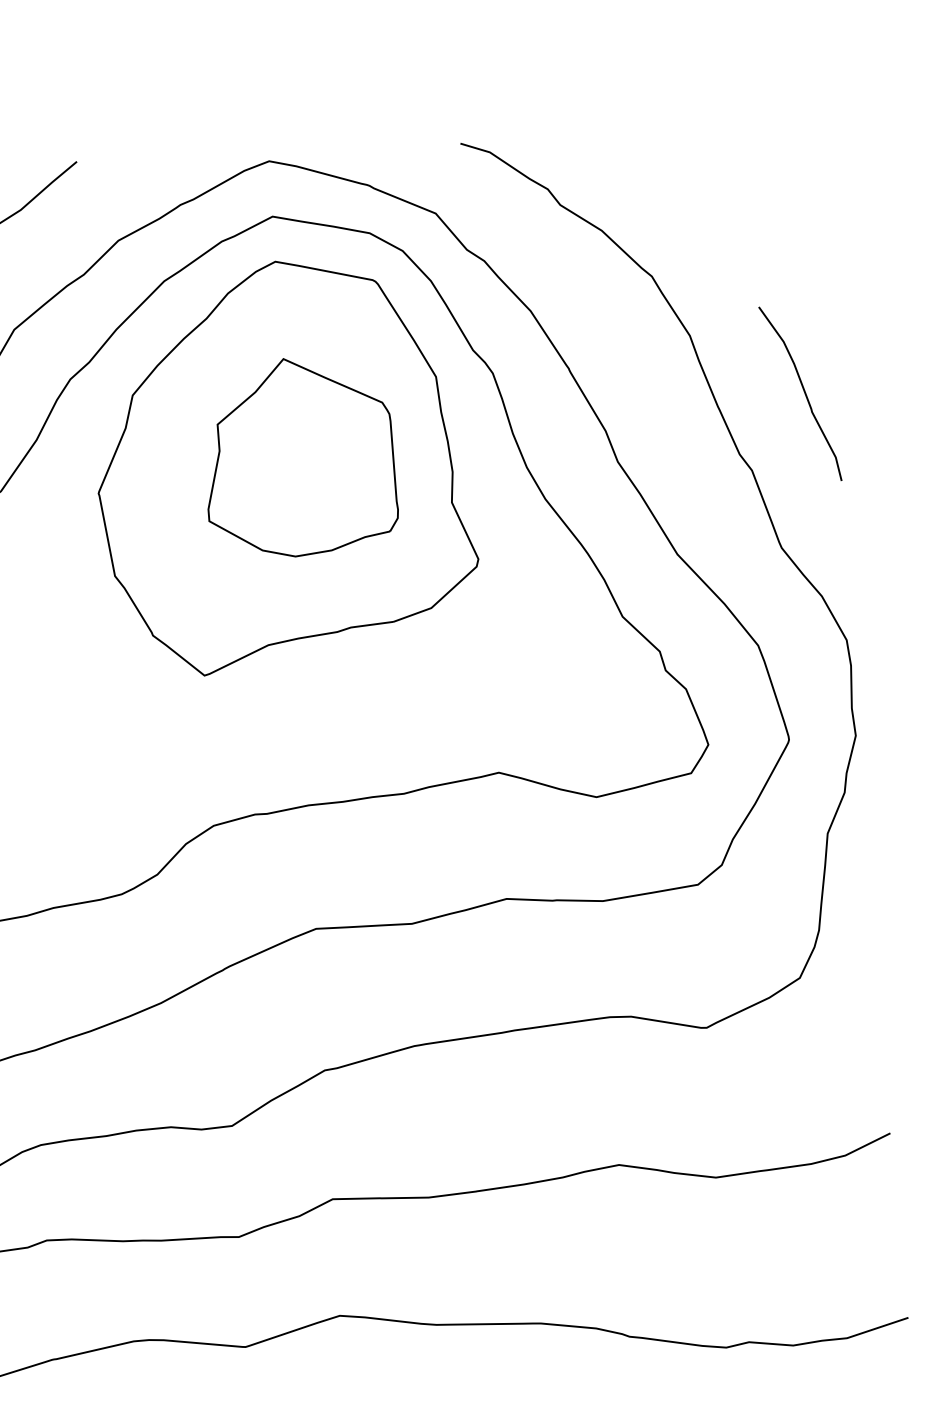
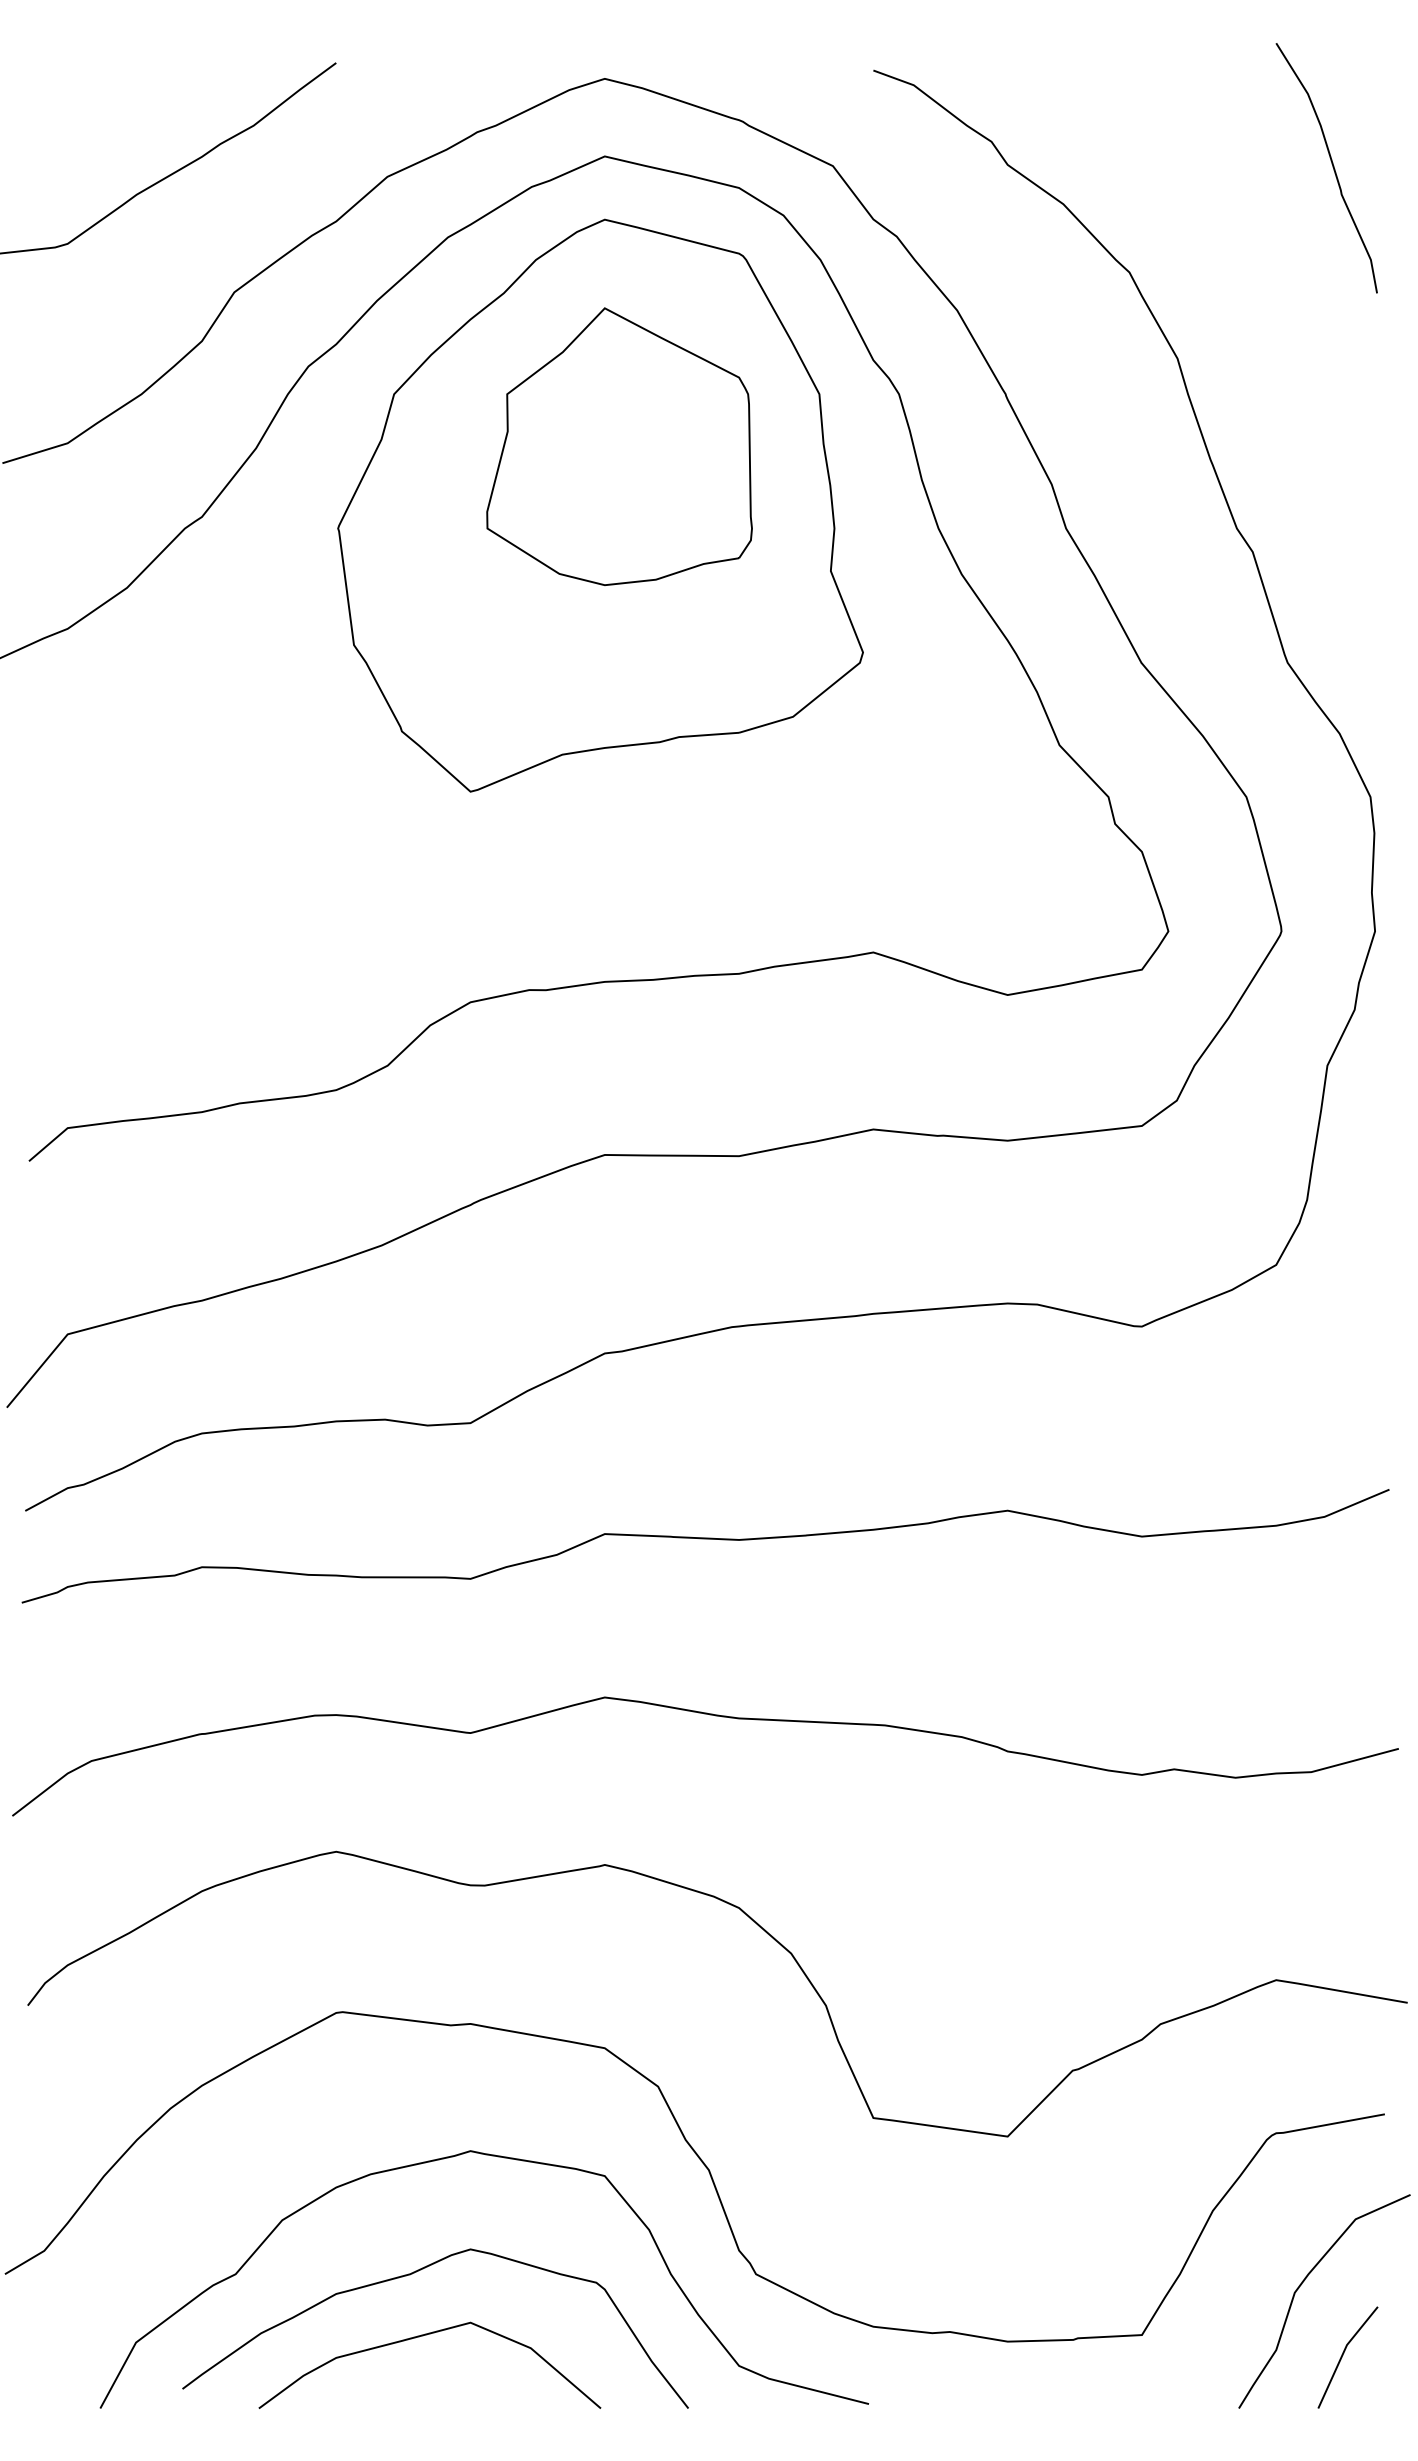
curve: (804, 393) -> (1332, 167), moved
part: (299, 456) -> (619, 446), moved

